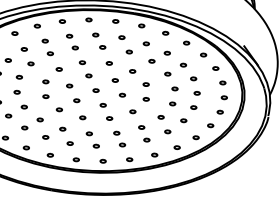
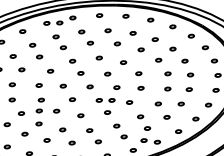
part: (74, 22) -> (58, 22), added
part: (41, 106) -> (38, 110), added
part: (115, 106) -> (111, 99), added
part: (141, 151) -> (143, 140), added

